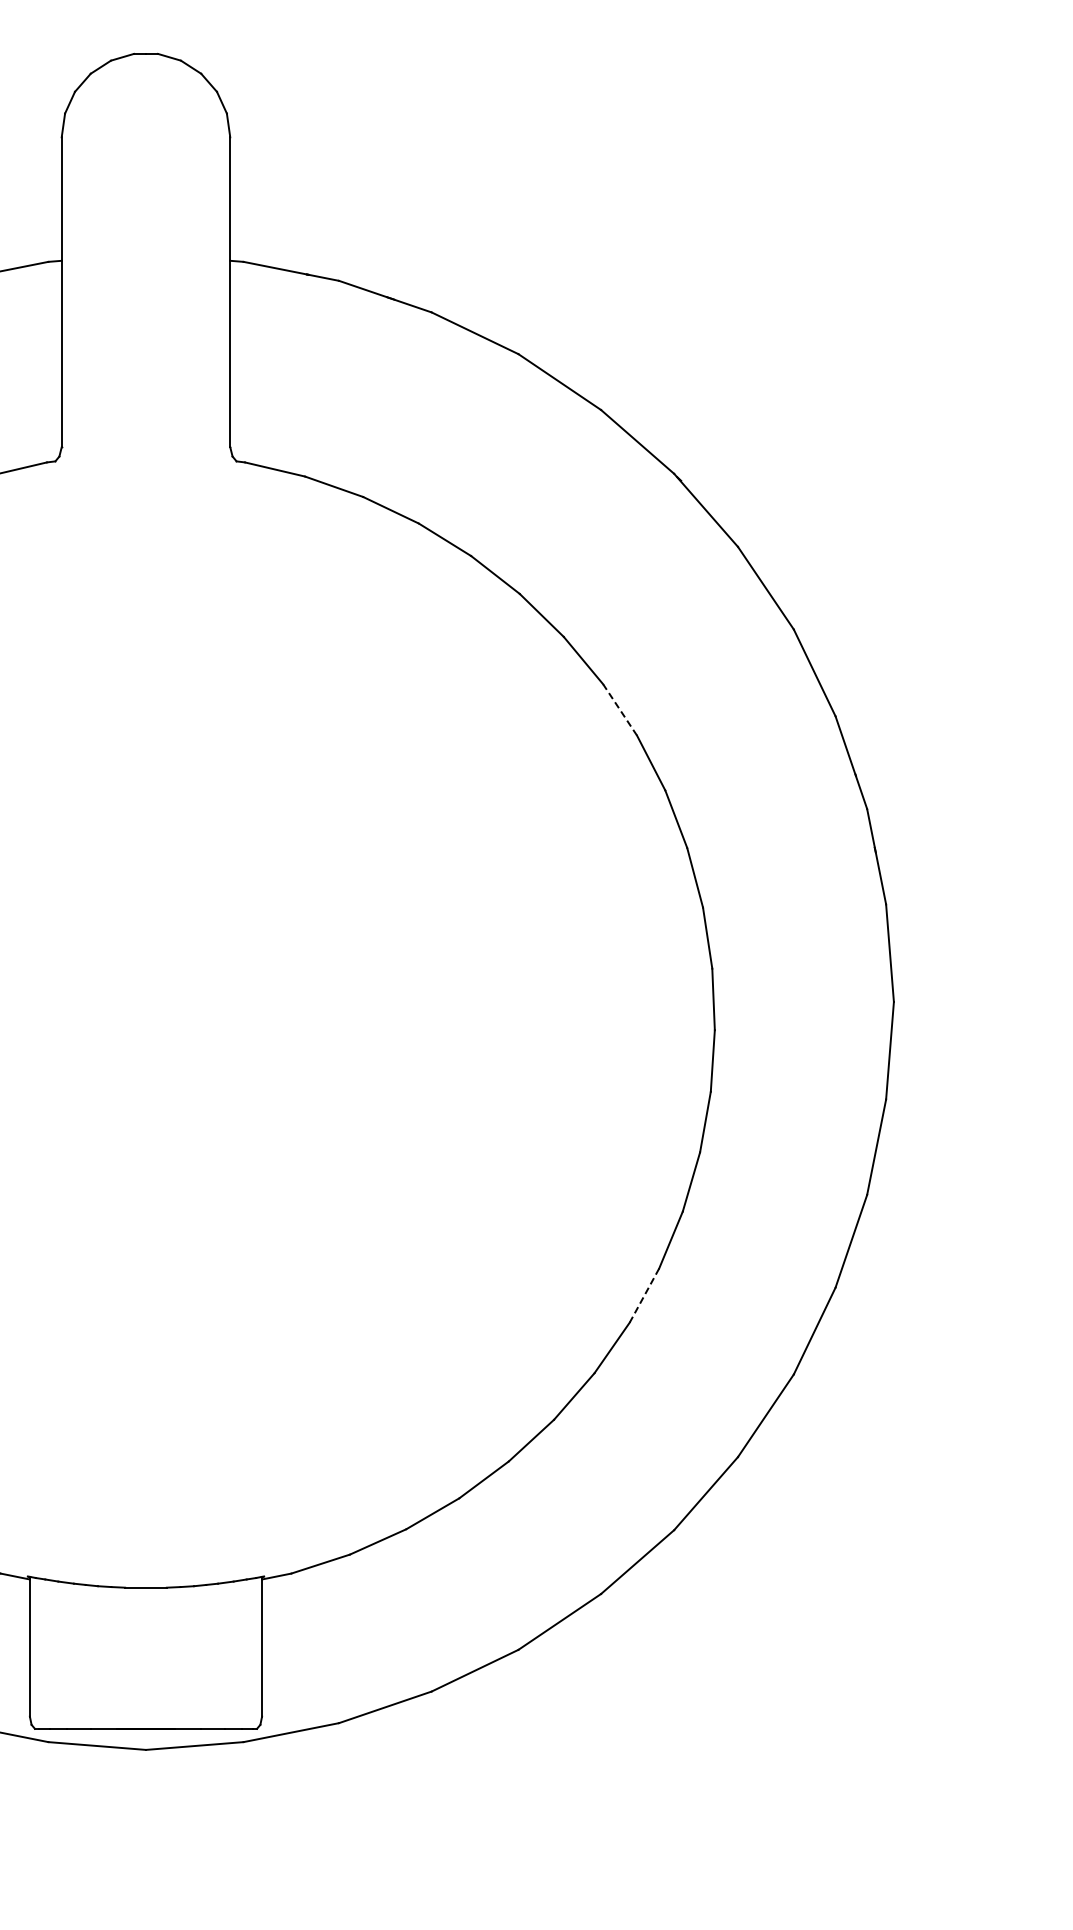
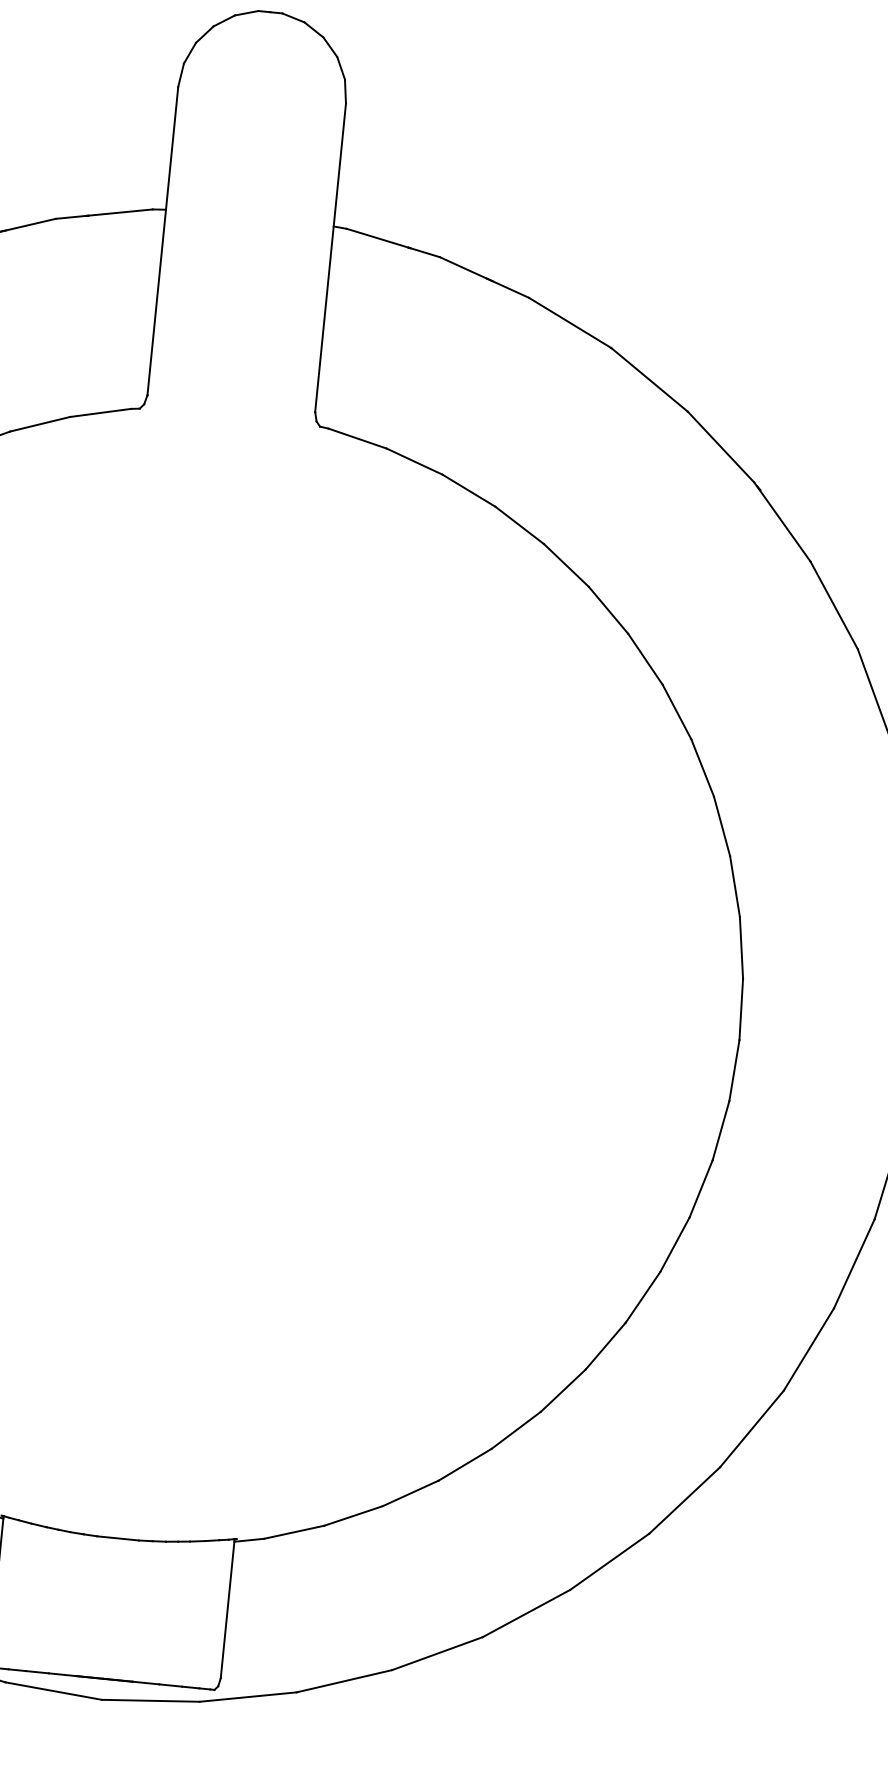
line: (620, 709) -> (677, 711), dashed -> solid
line: (644, 1295) -> (643, 1297), dashed -> solid

